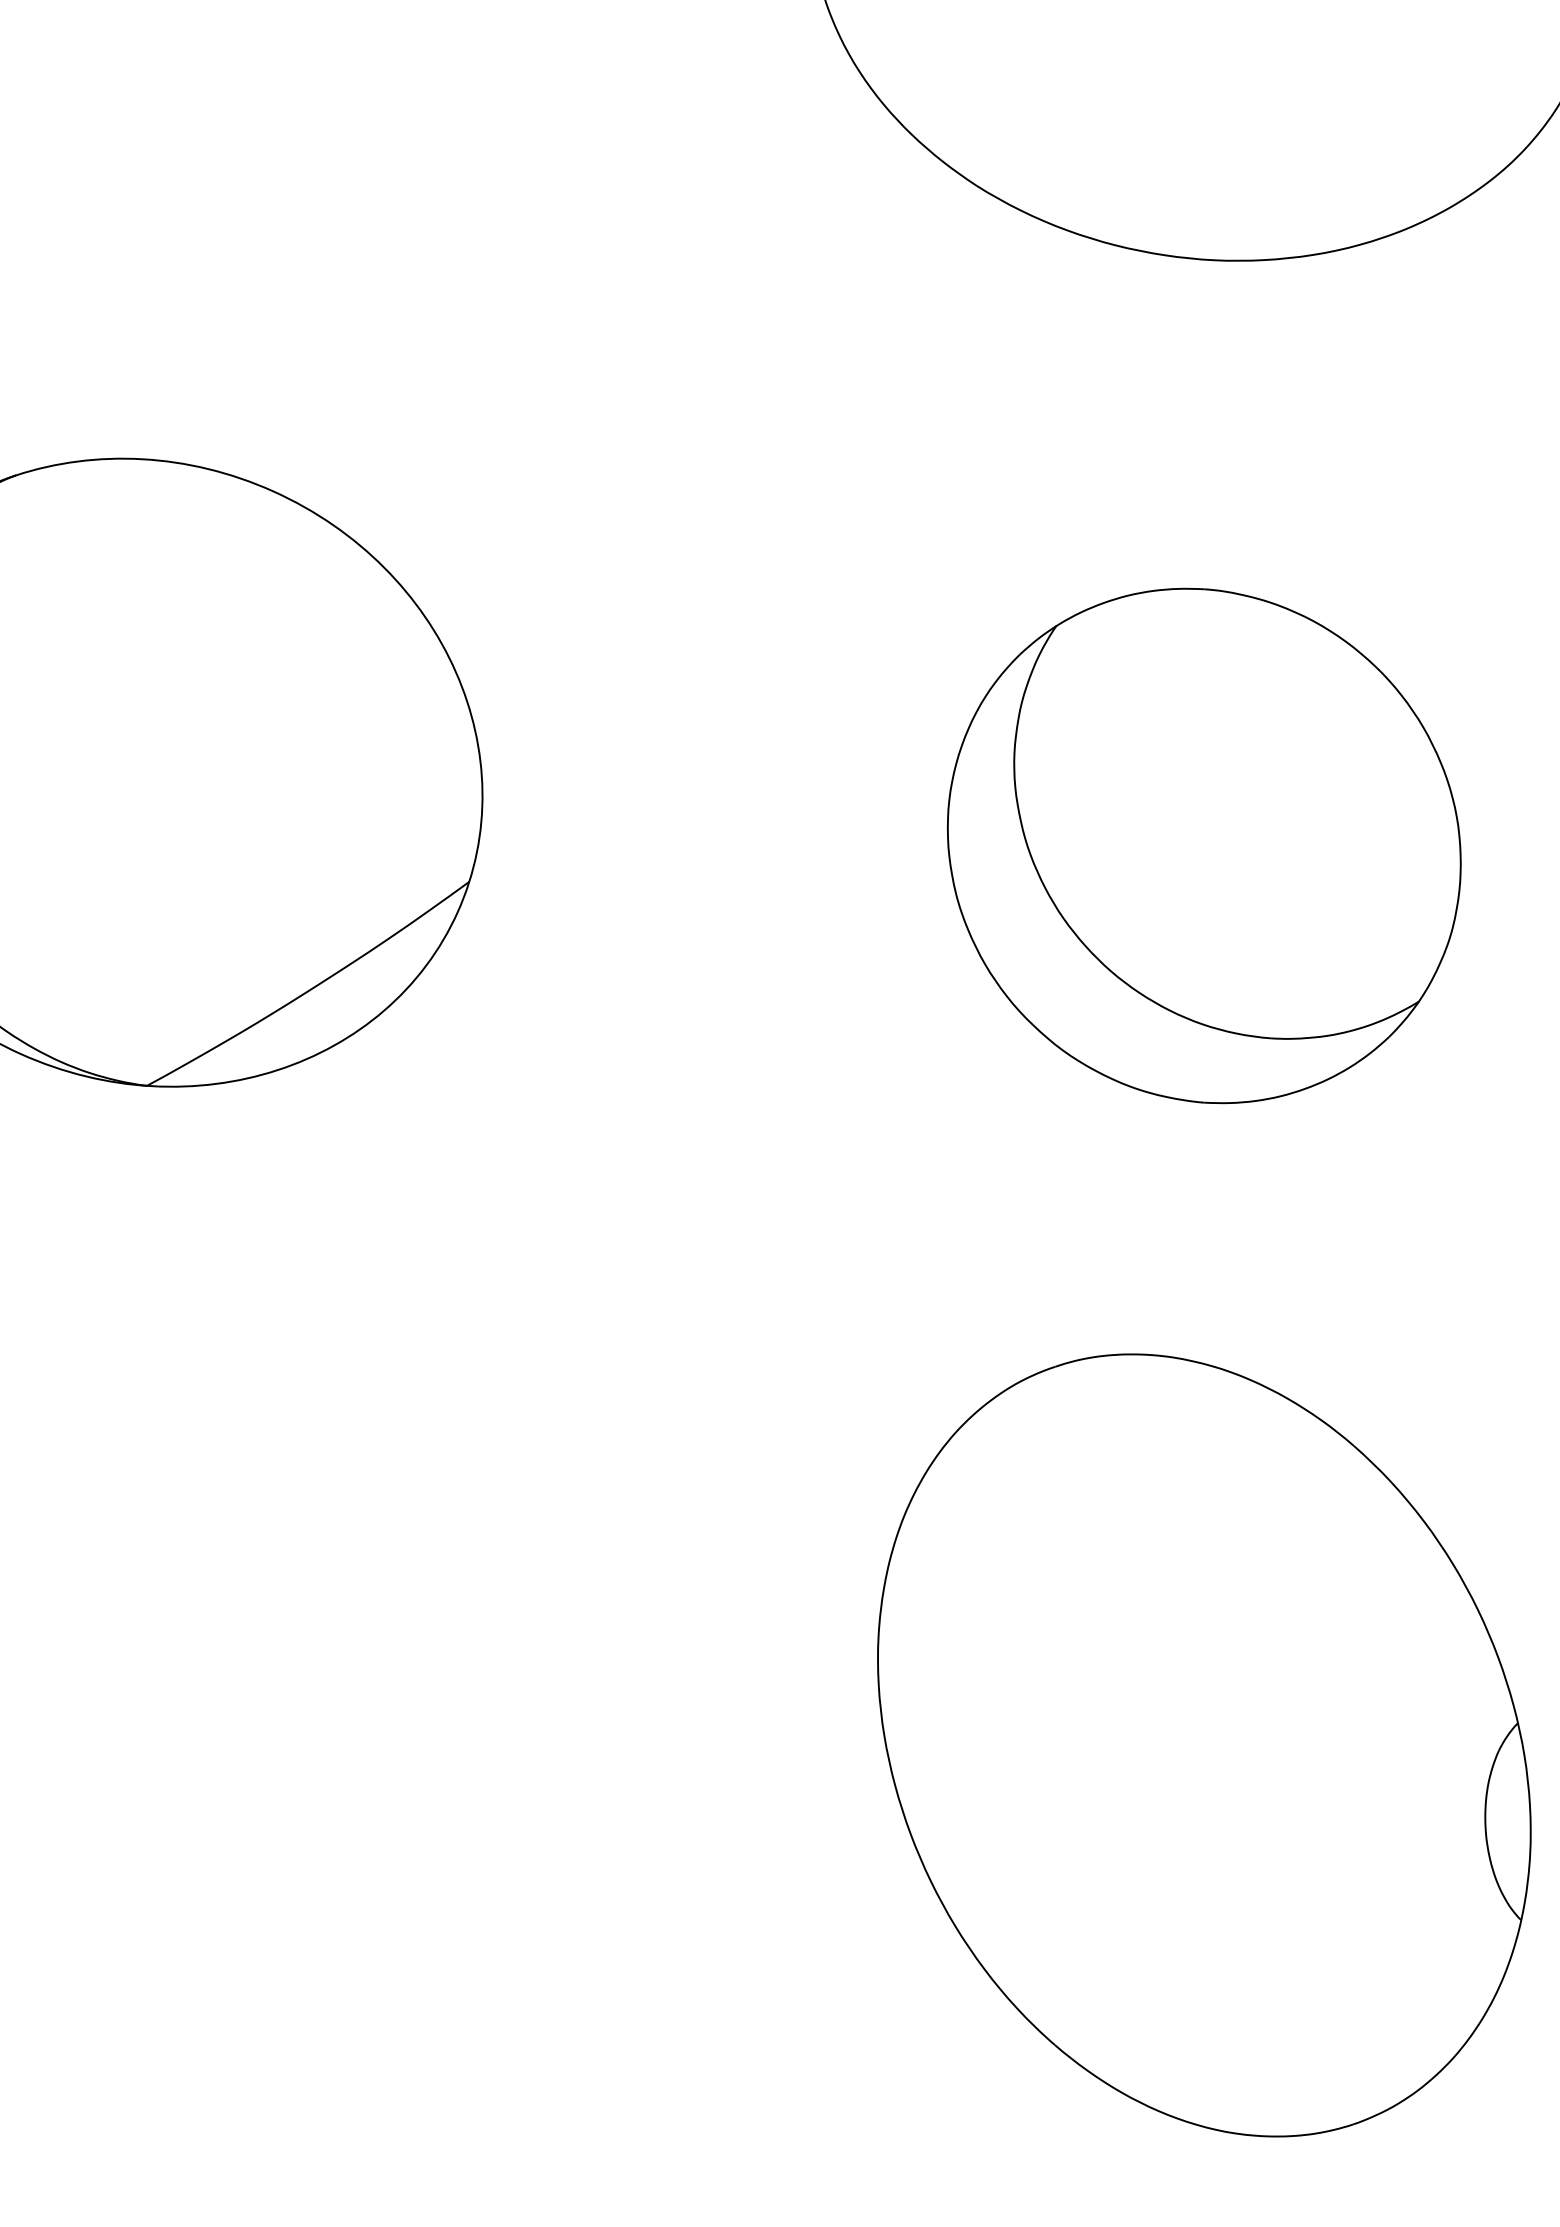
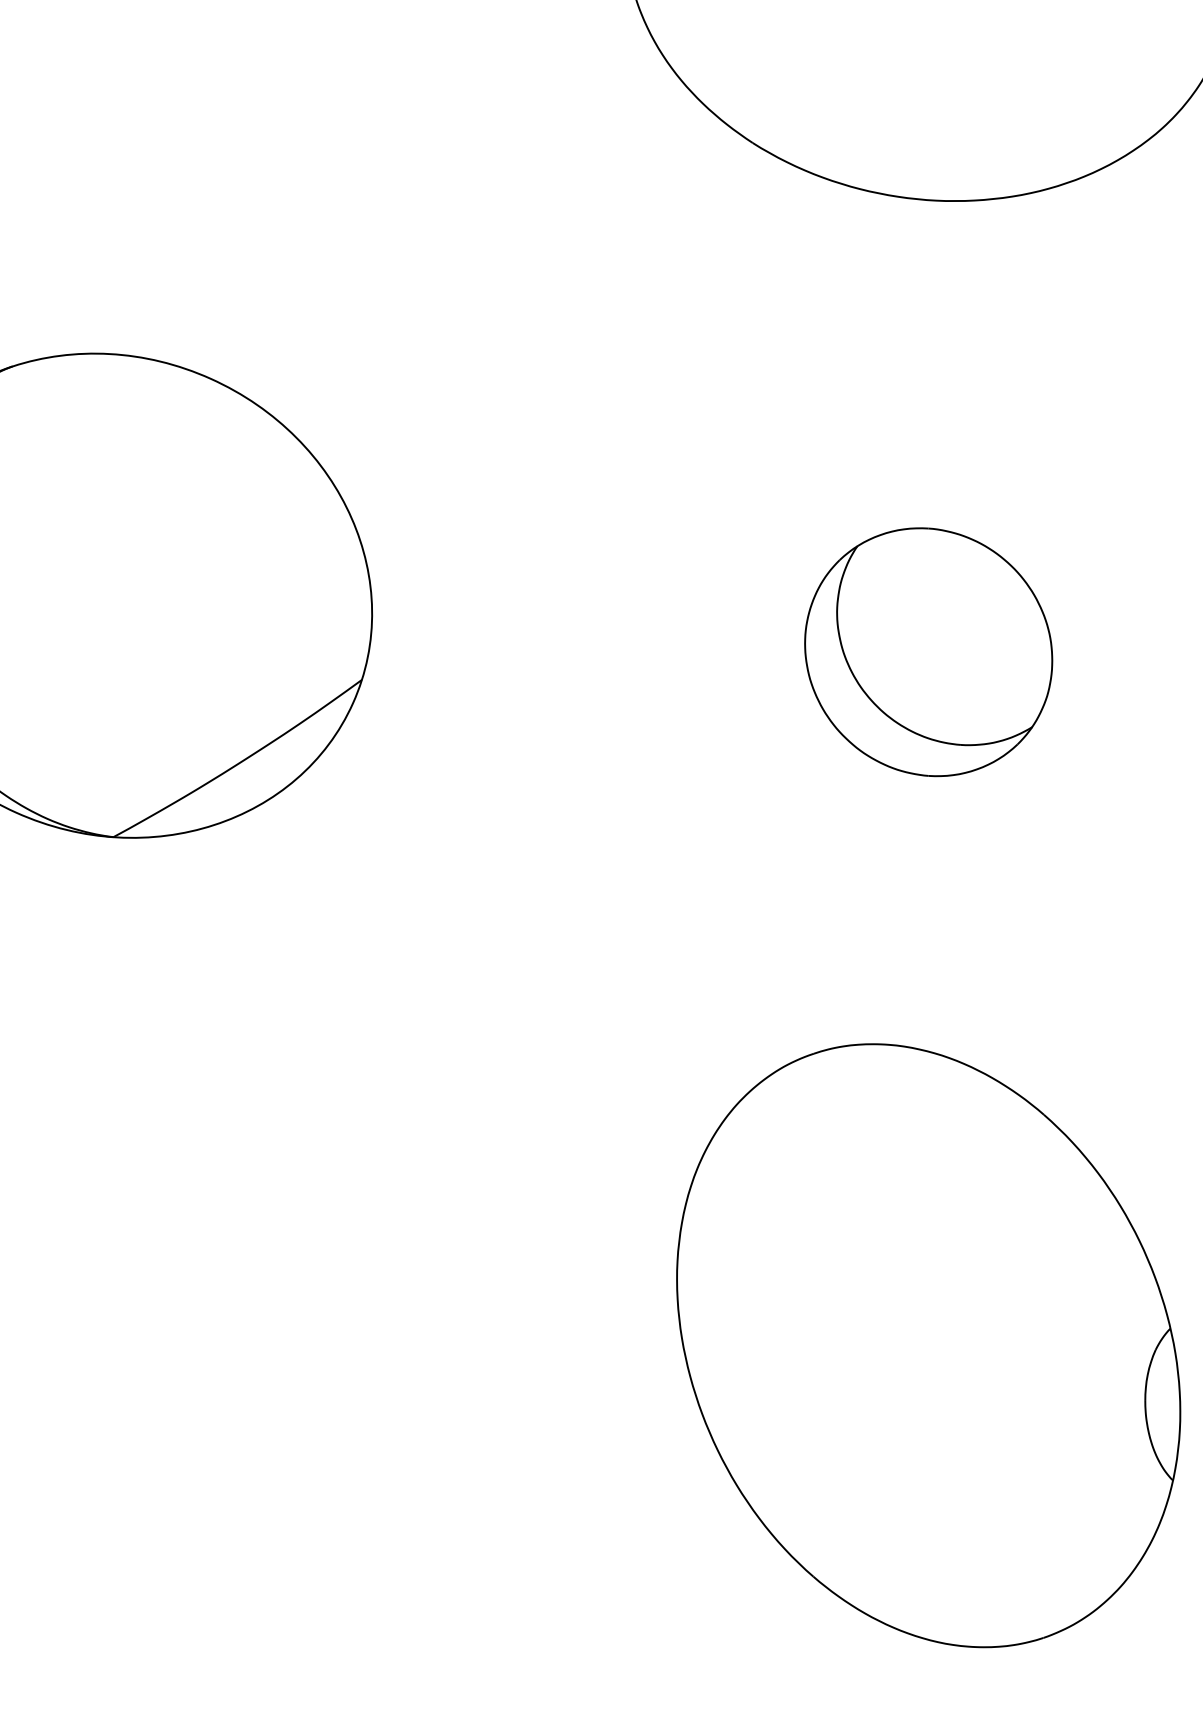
part: (1204, 845) -> (928, 651), size x0.62

